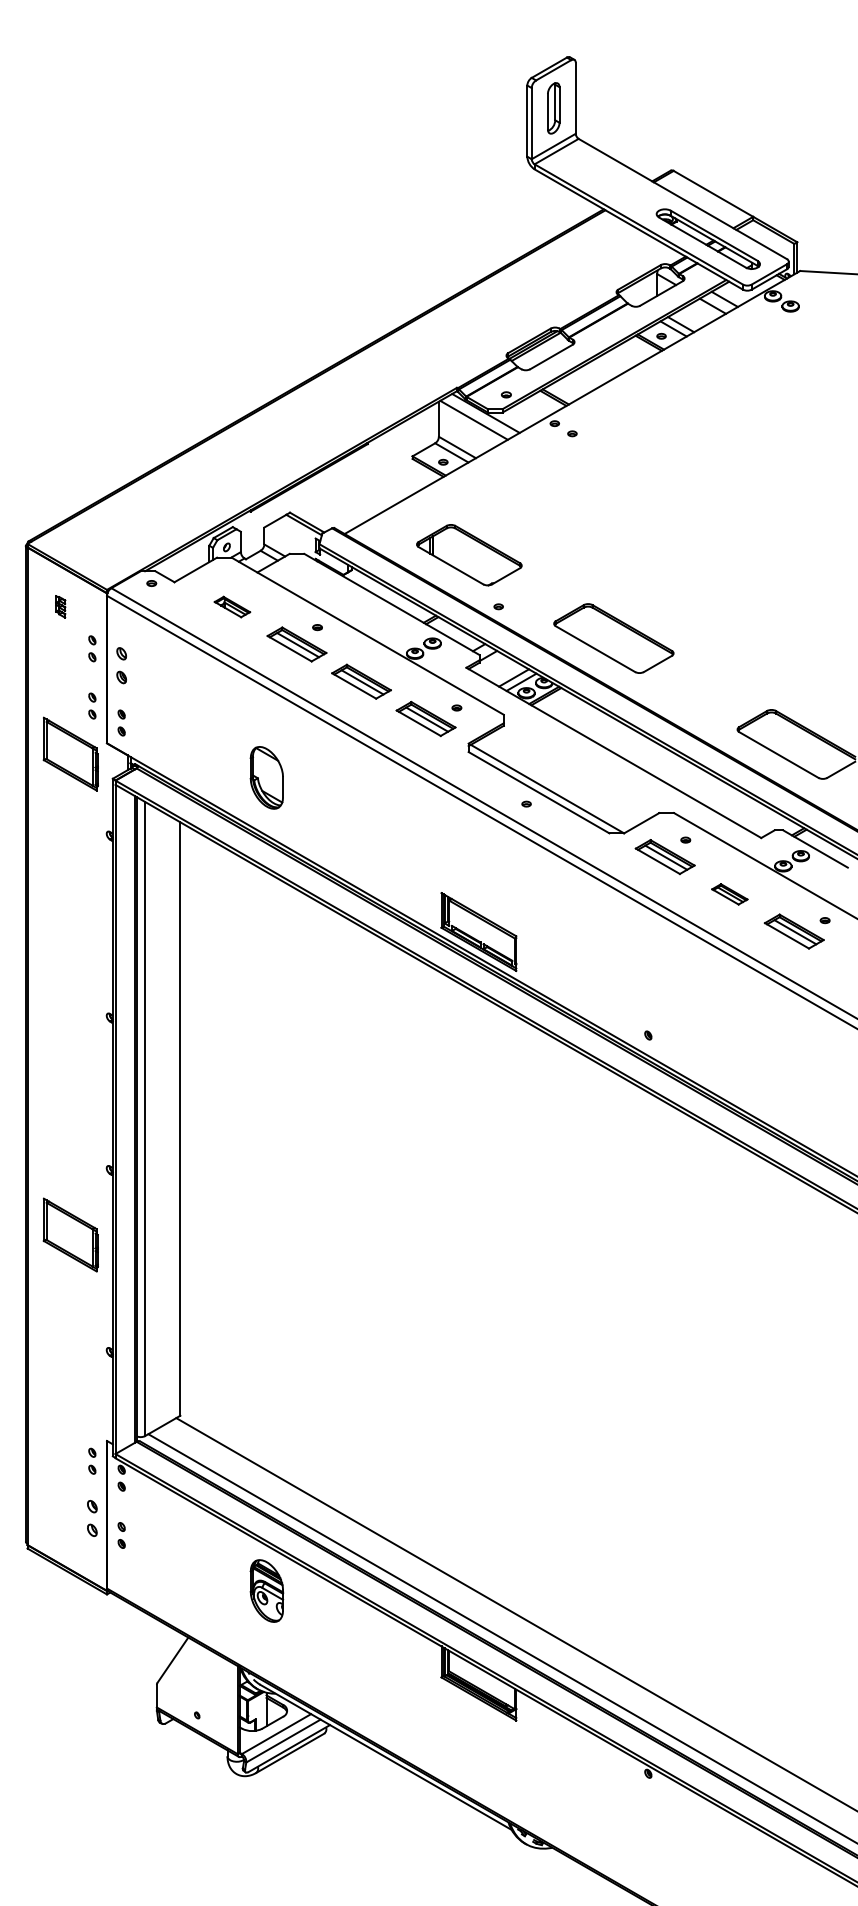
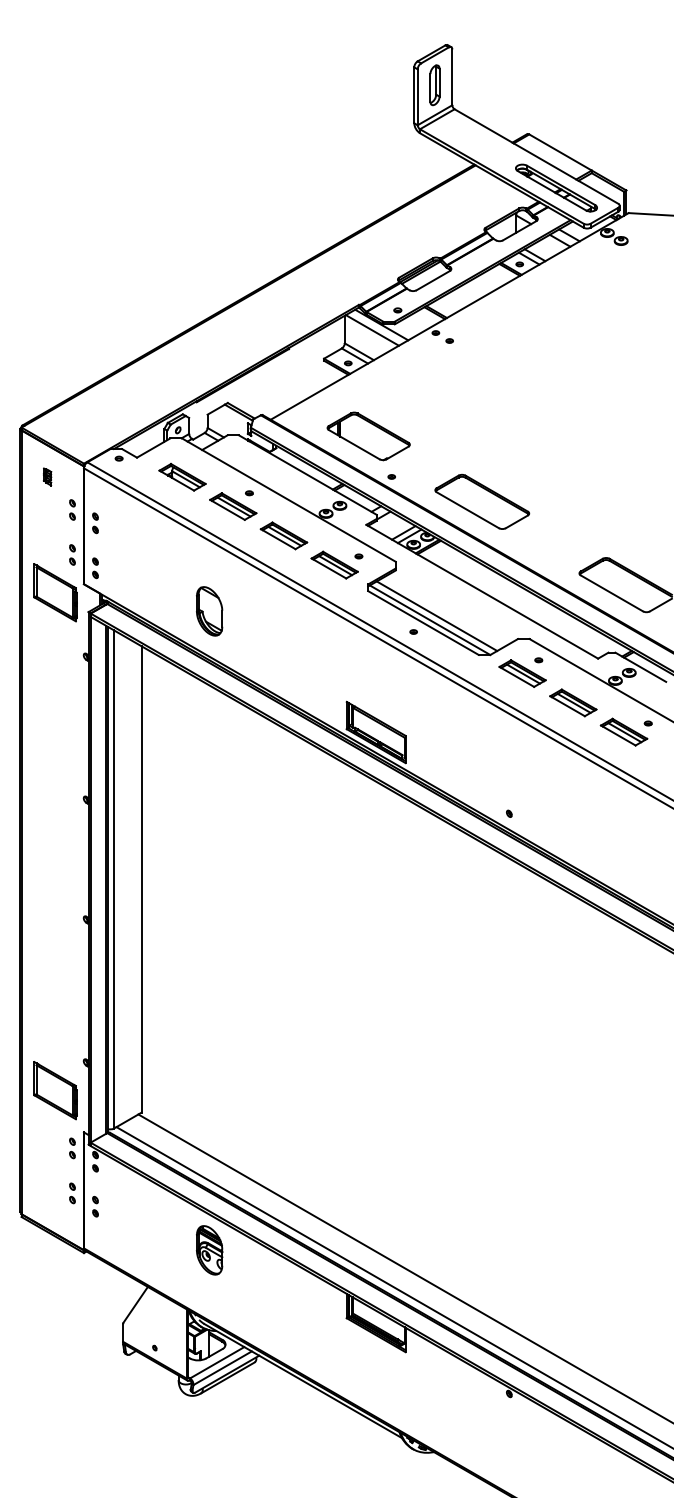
part: (232, 606) -> (182, 476), size x1.67
part: (121, 666) -> (95, 523), size x0.71
line: (555, 784) -> (436, 616), added
part: (729, 893) -> (573, 702), size x1.67
part: (70, 1234) -> (55, 1090), moved
part: (92, 1518) -> (72, 1193), size x0.71

